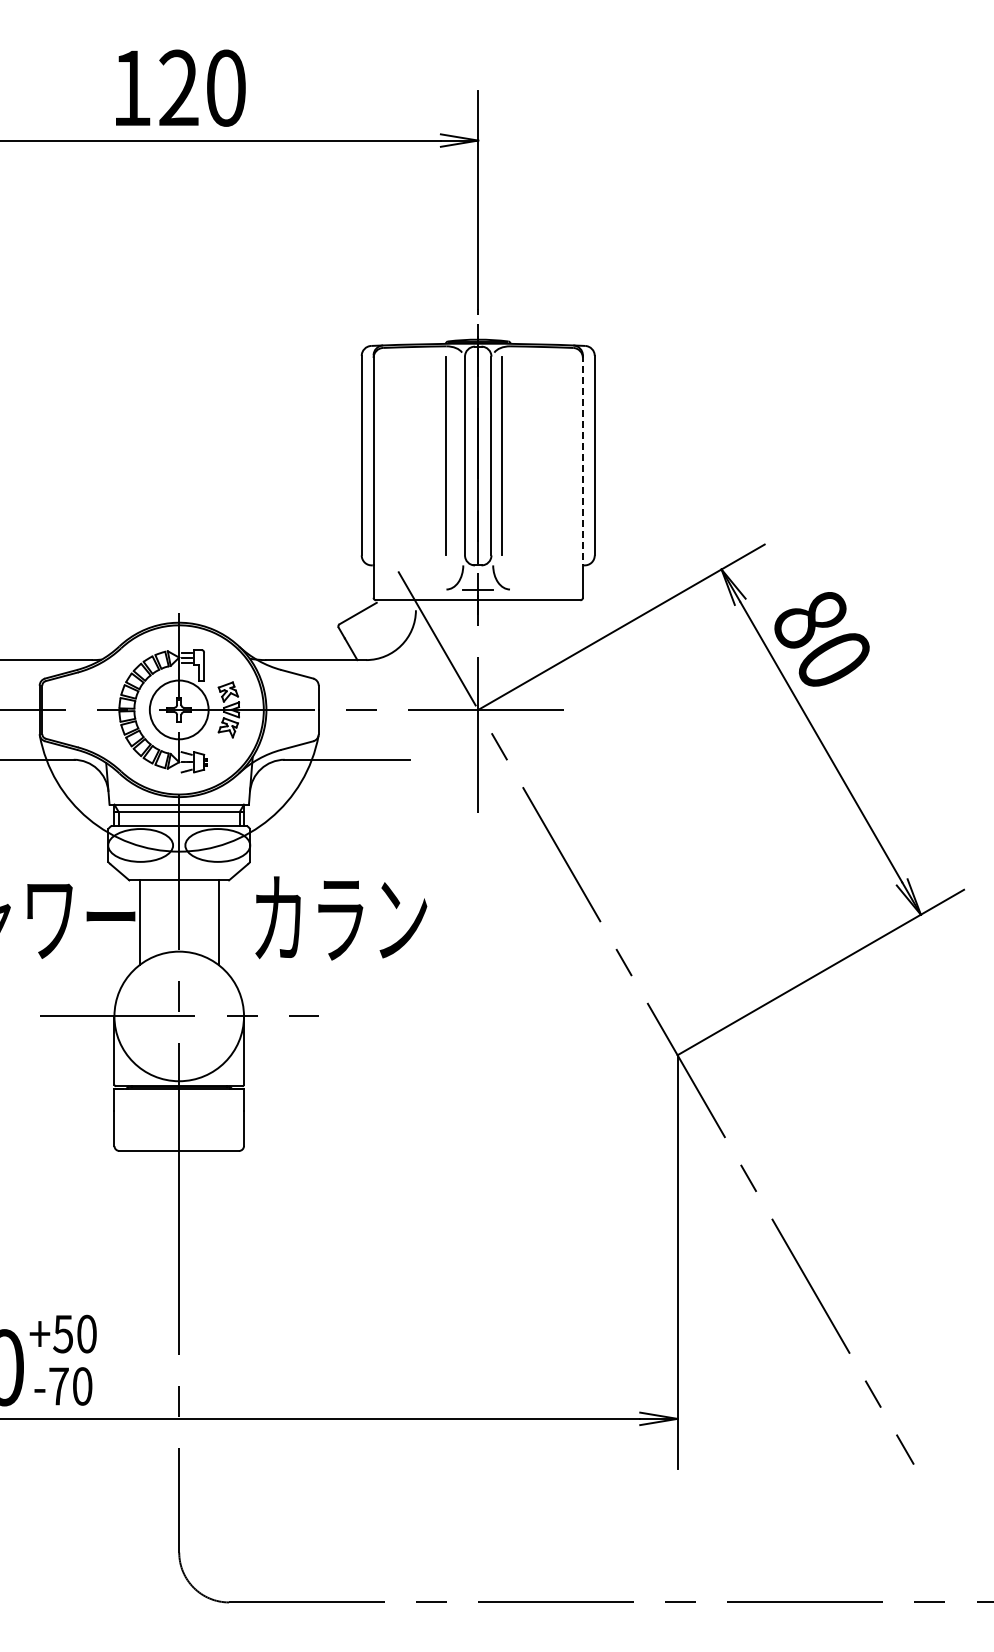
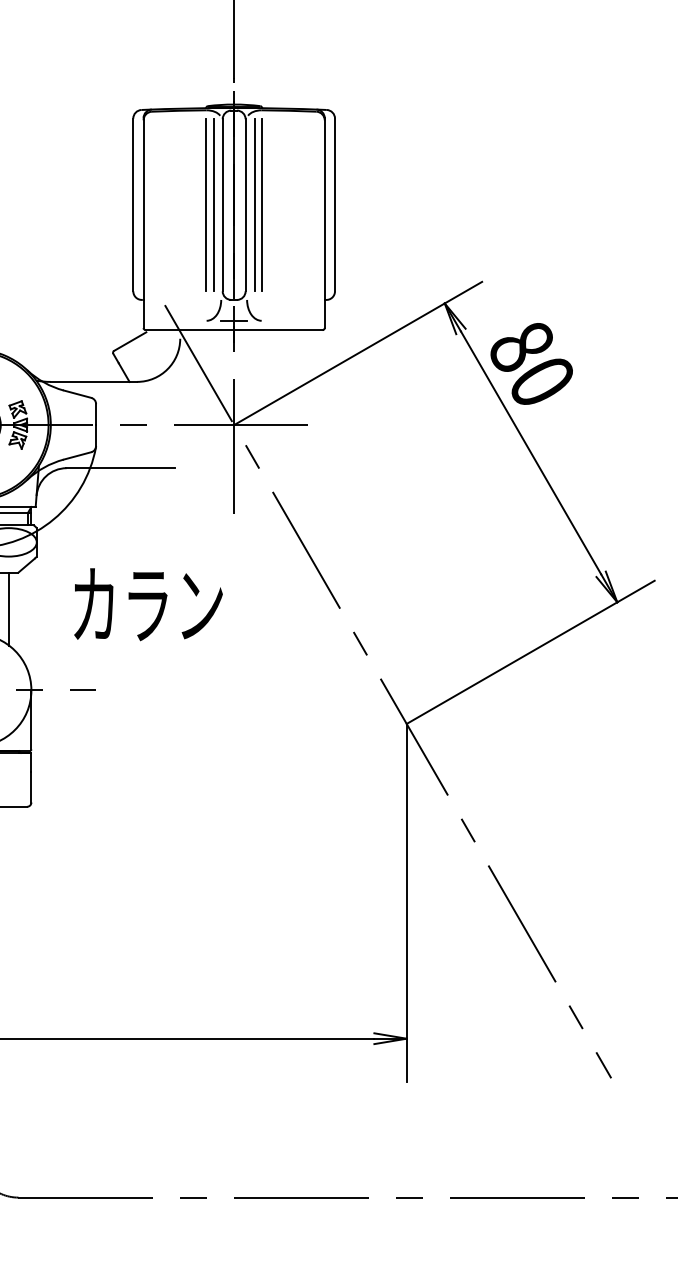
line: (454, 455) -> (213, 204), added
line: (510, 455) -> (262, 204), added
line: (582, 460) -> (324, 209), dashed -> solid
text: (341, 918) -> (148, 604), moved

